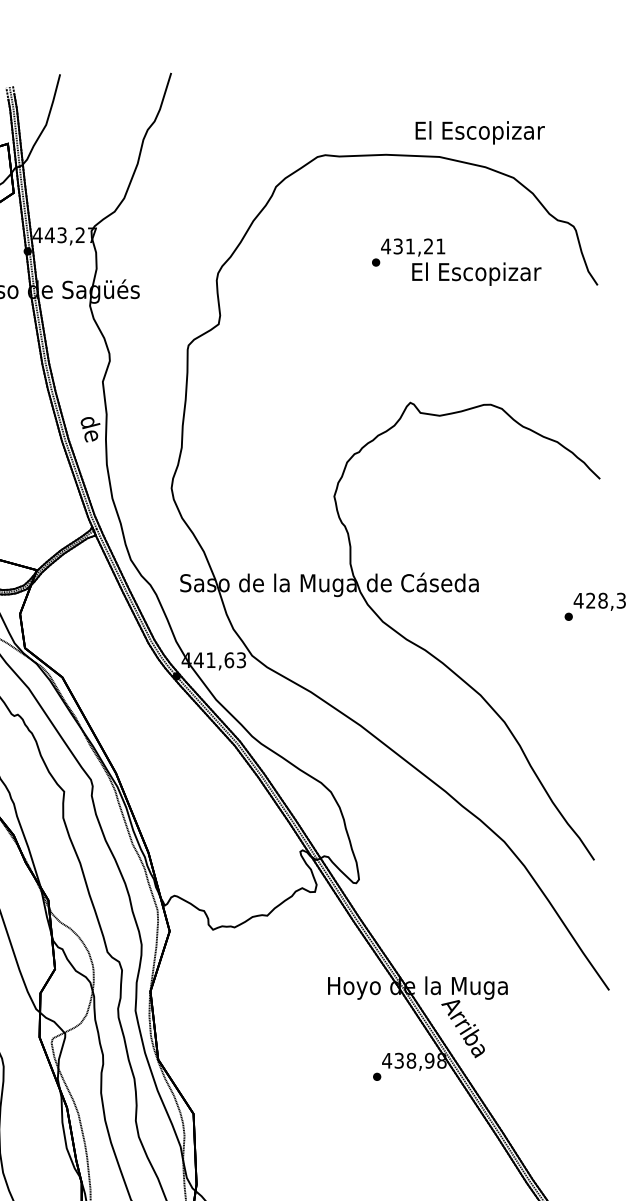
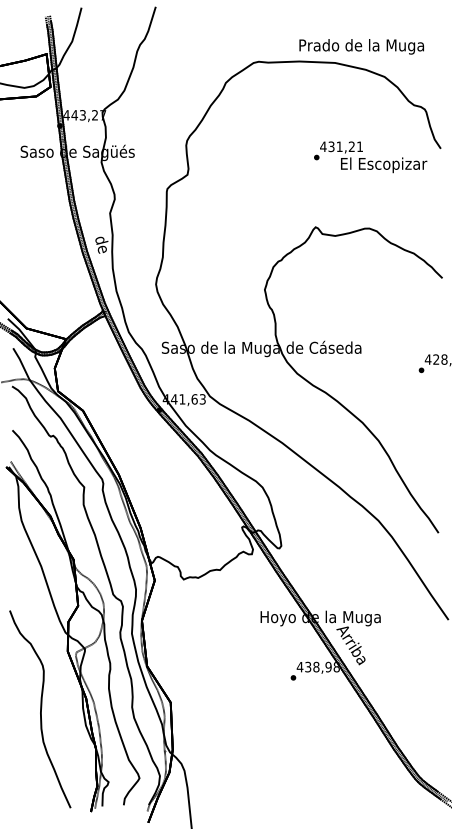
text: (478, 132) -> (361, 46), El Escopizar -> Prado de la Muga
text: (456, 262) -> (370, 157), moved

